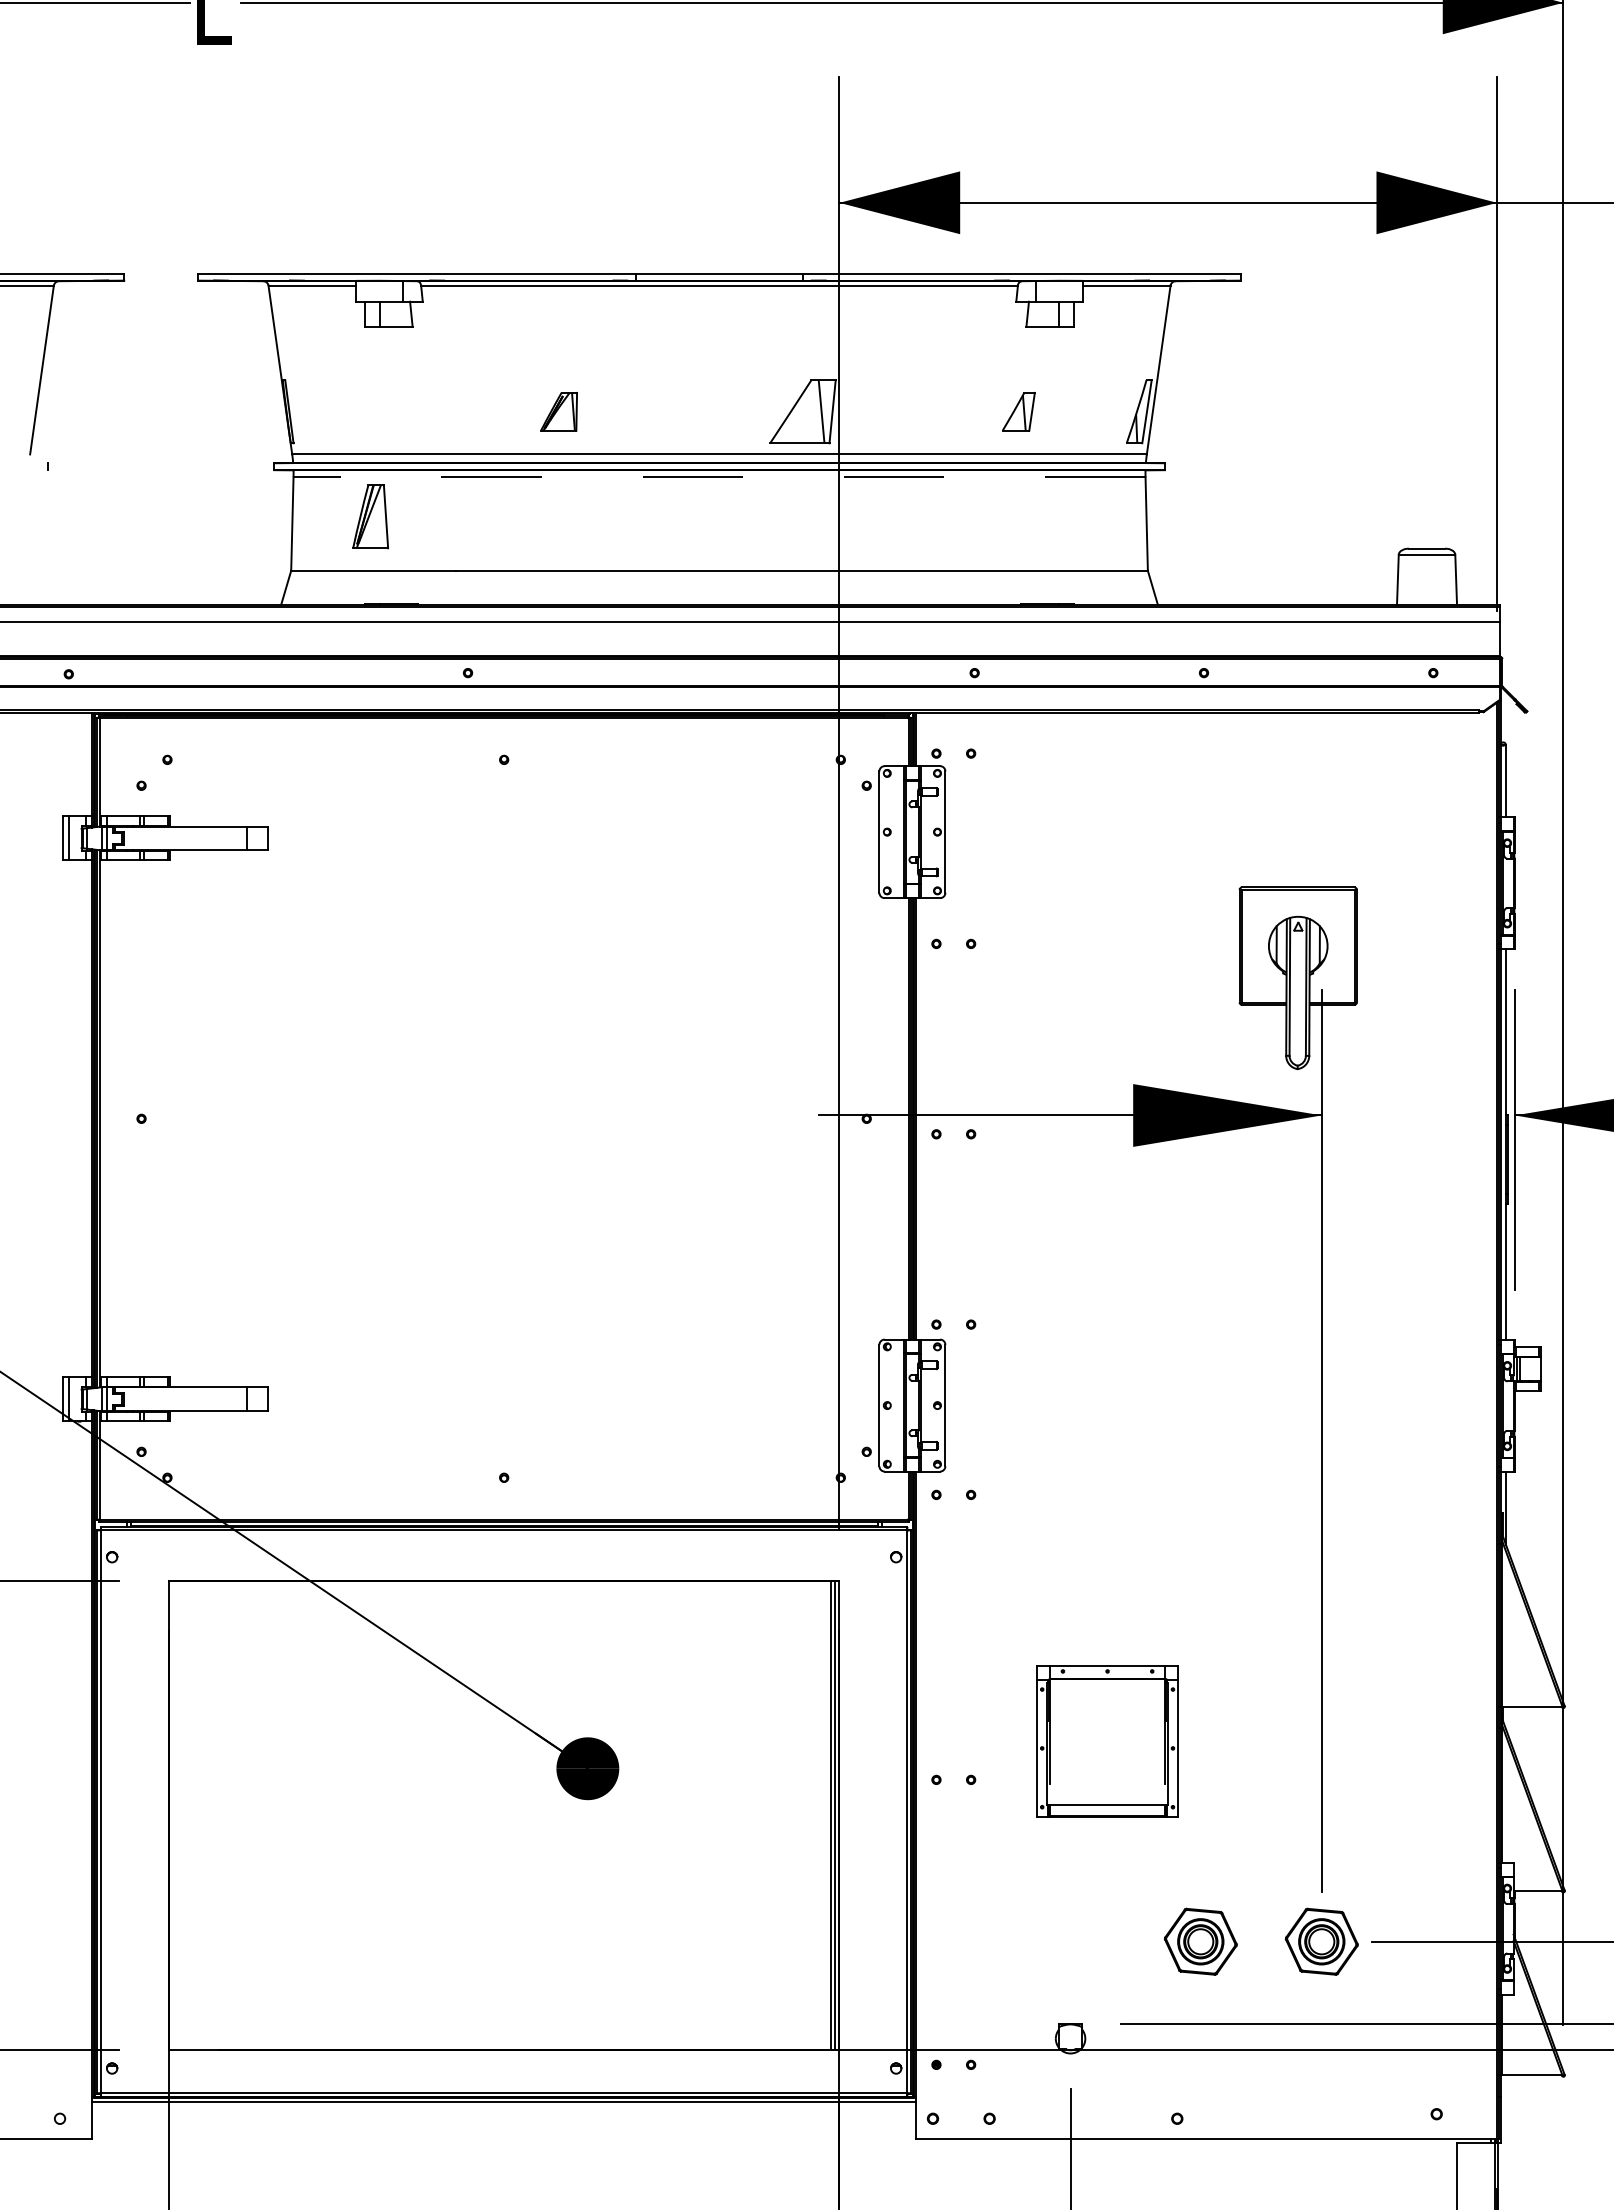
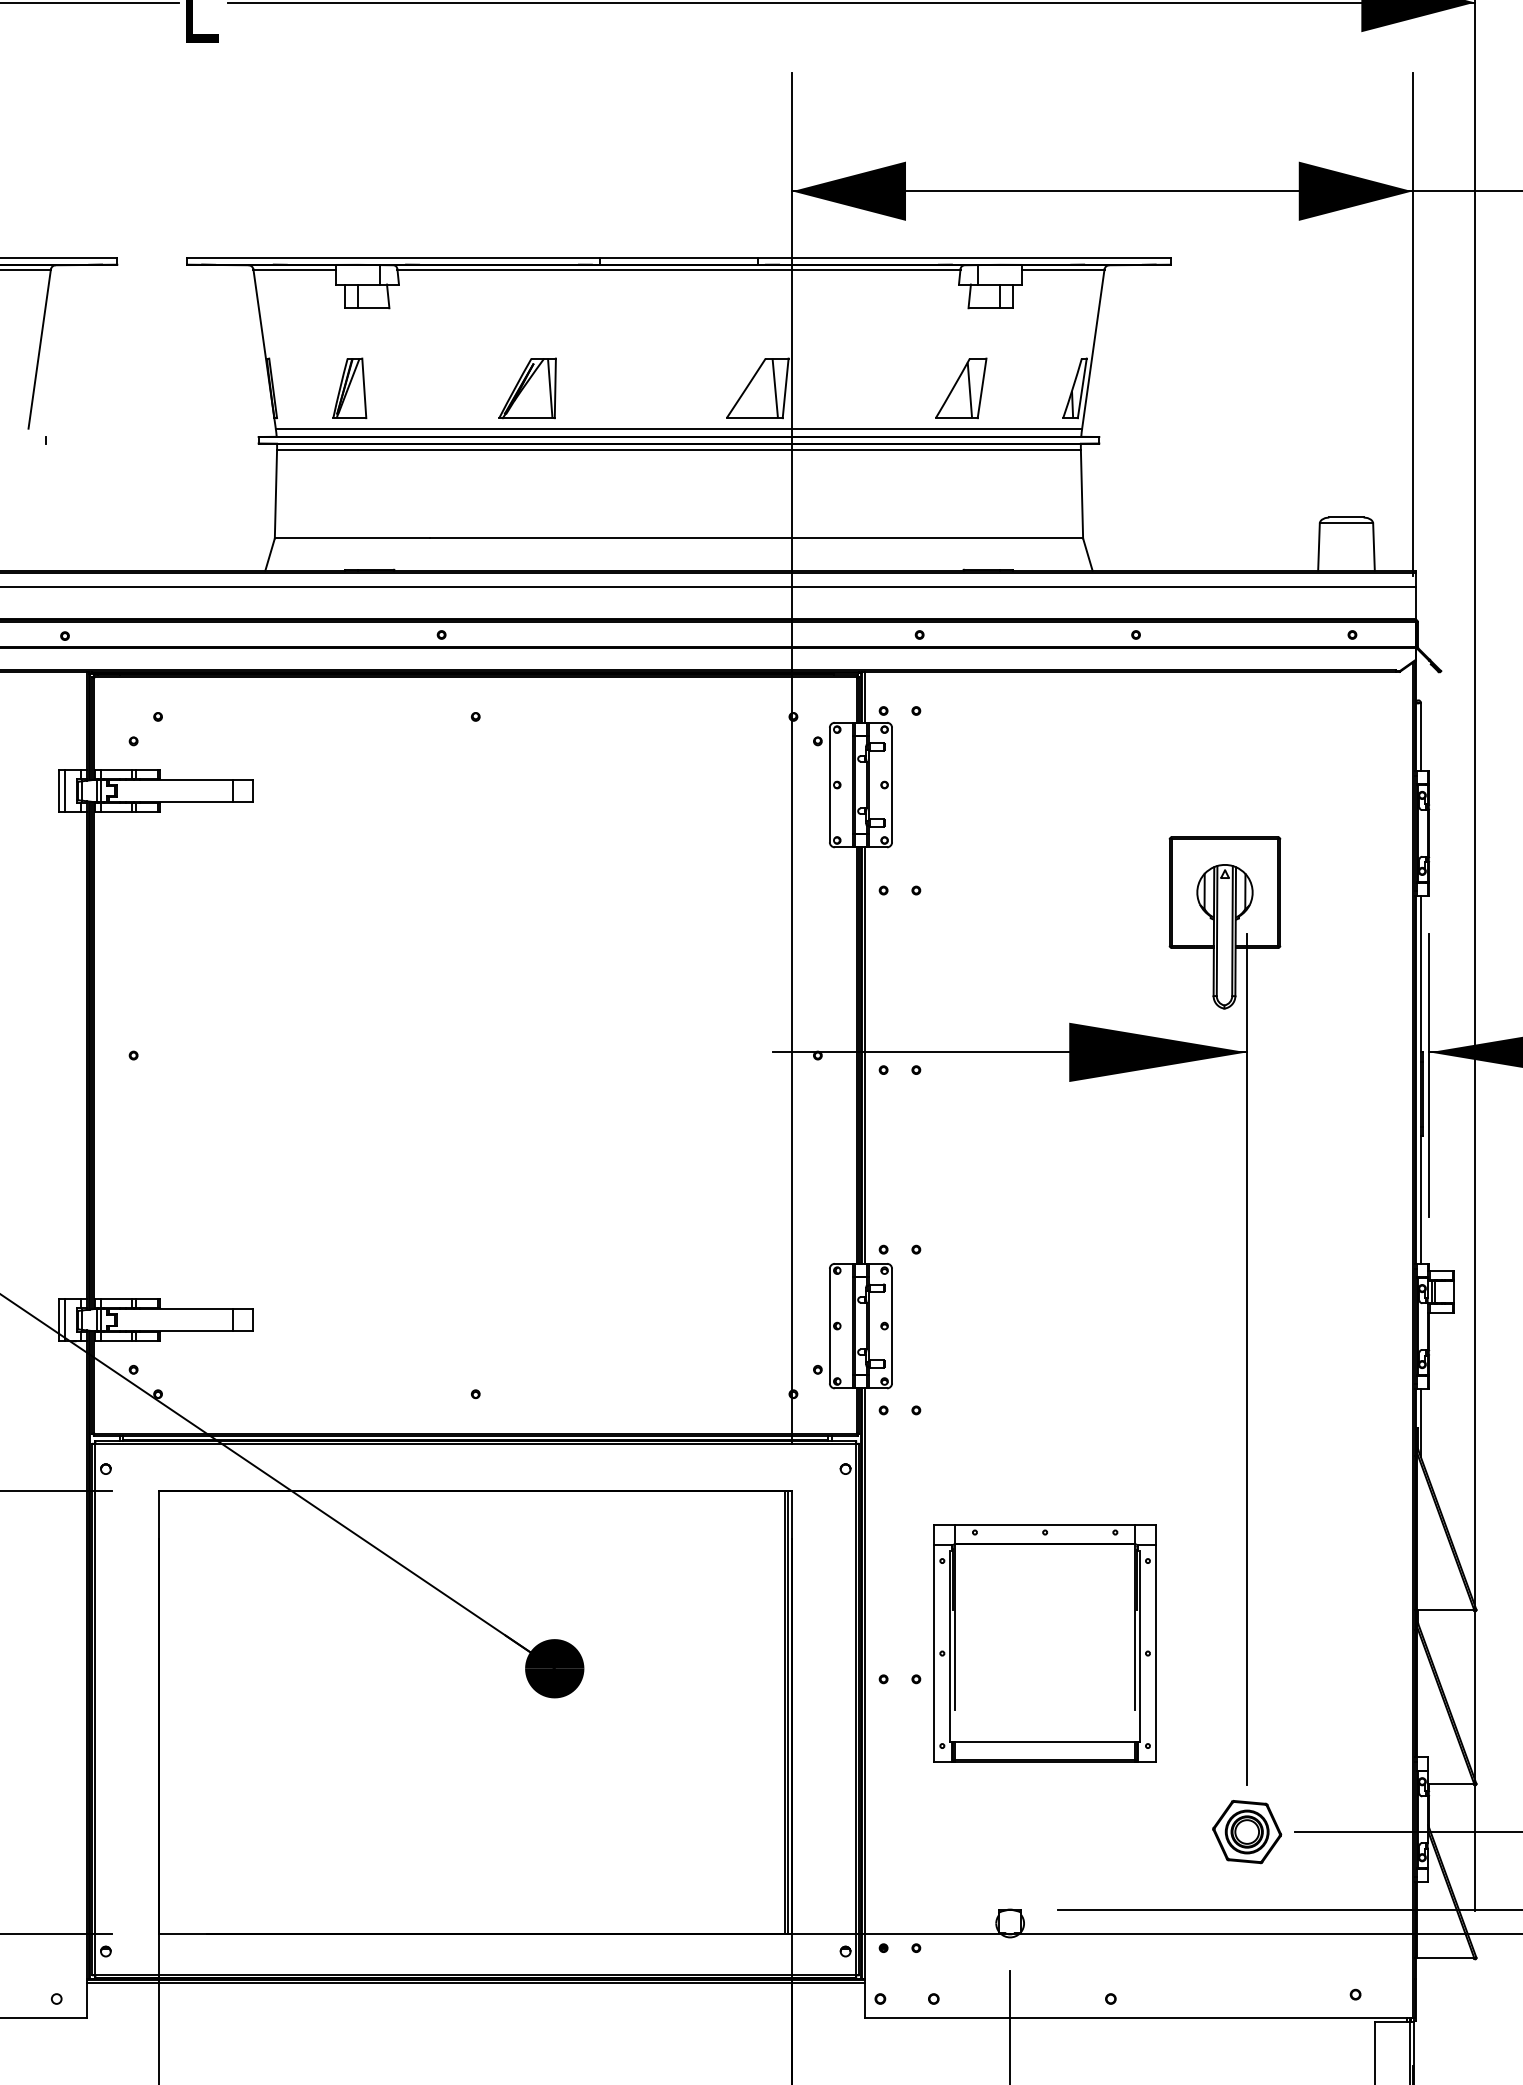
part: (558, 411) -> (527, 388), size x1.67
part: (1018, 411) -> (961, 388), size x1.67
line: (719, 477) -> (678, 450), dashed -> solid
part: (370, 516) -> (349, 388), moved
part: (1107, 1741) -> (1045, 1643), size x1.67
part: (1200, 1941) -> (1132, 1831), removed

